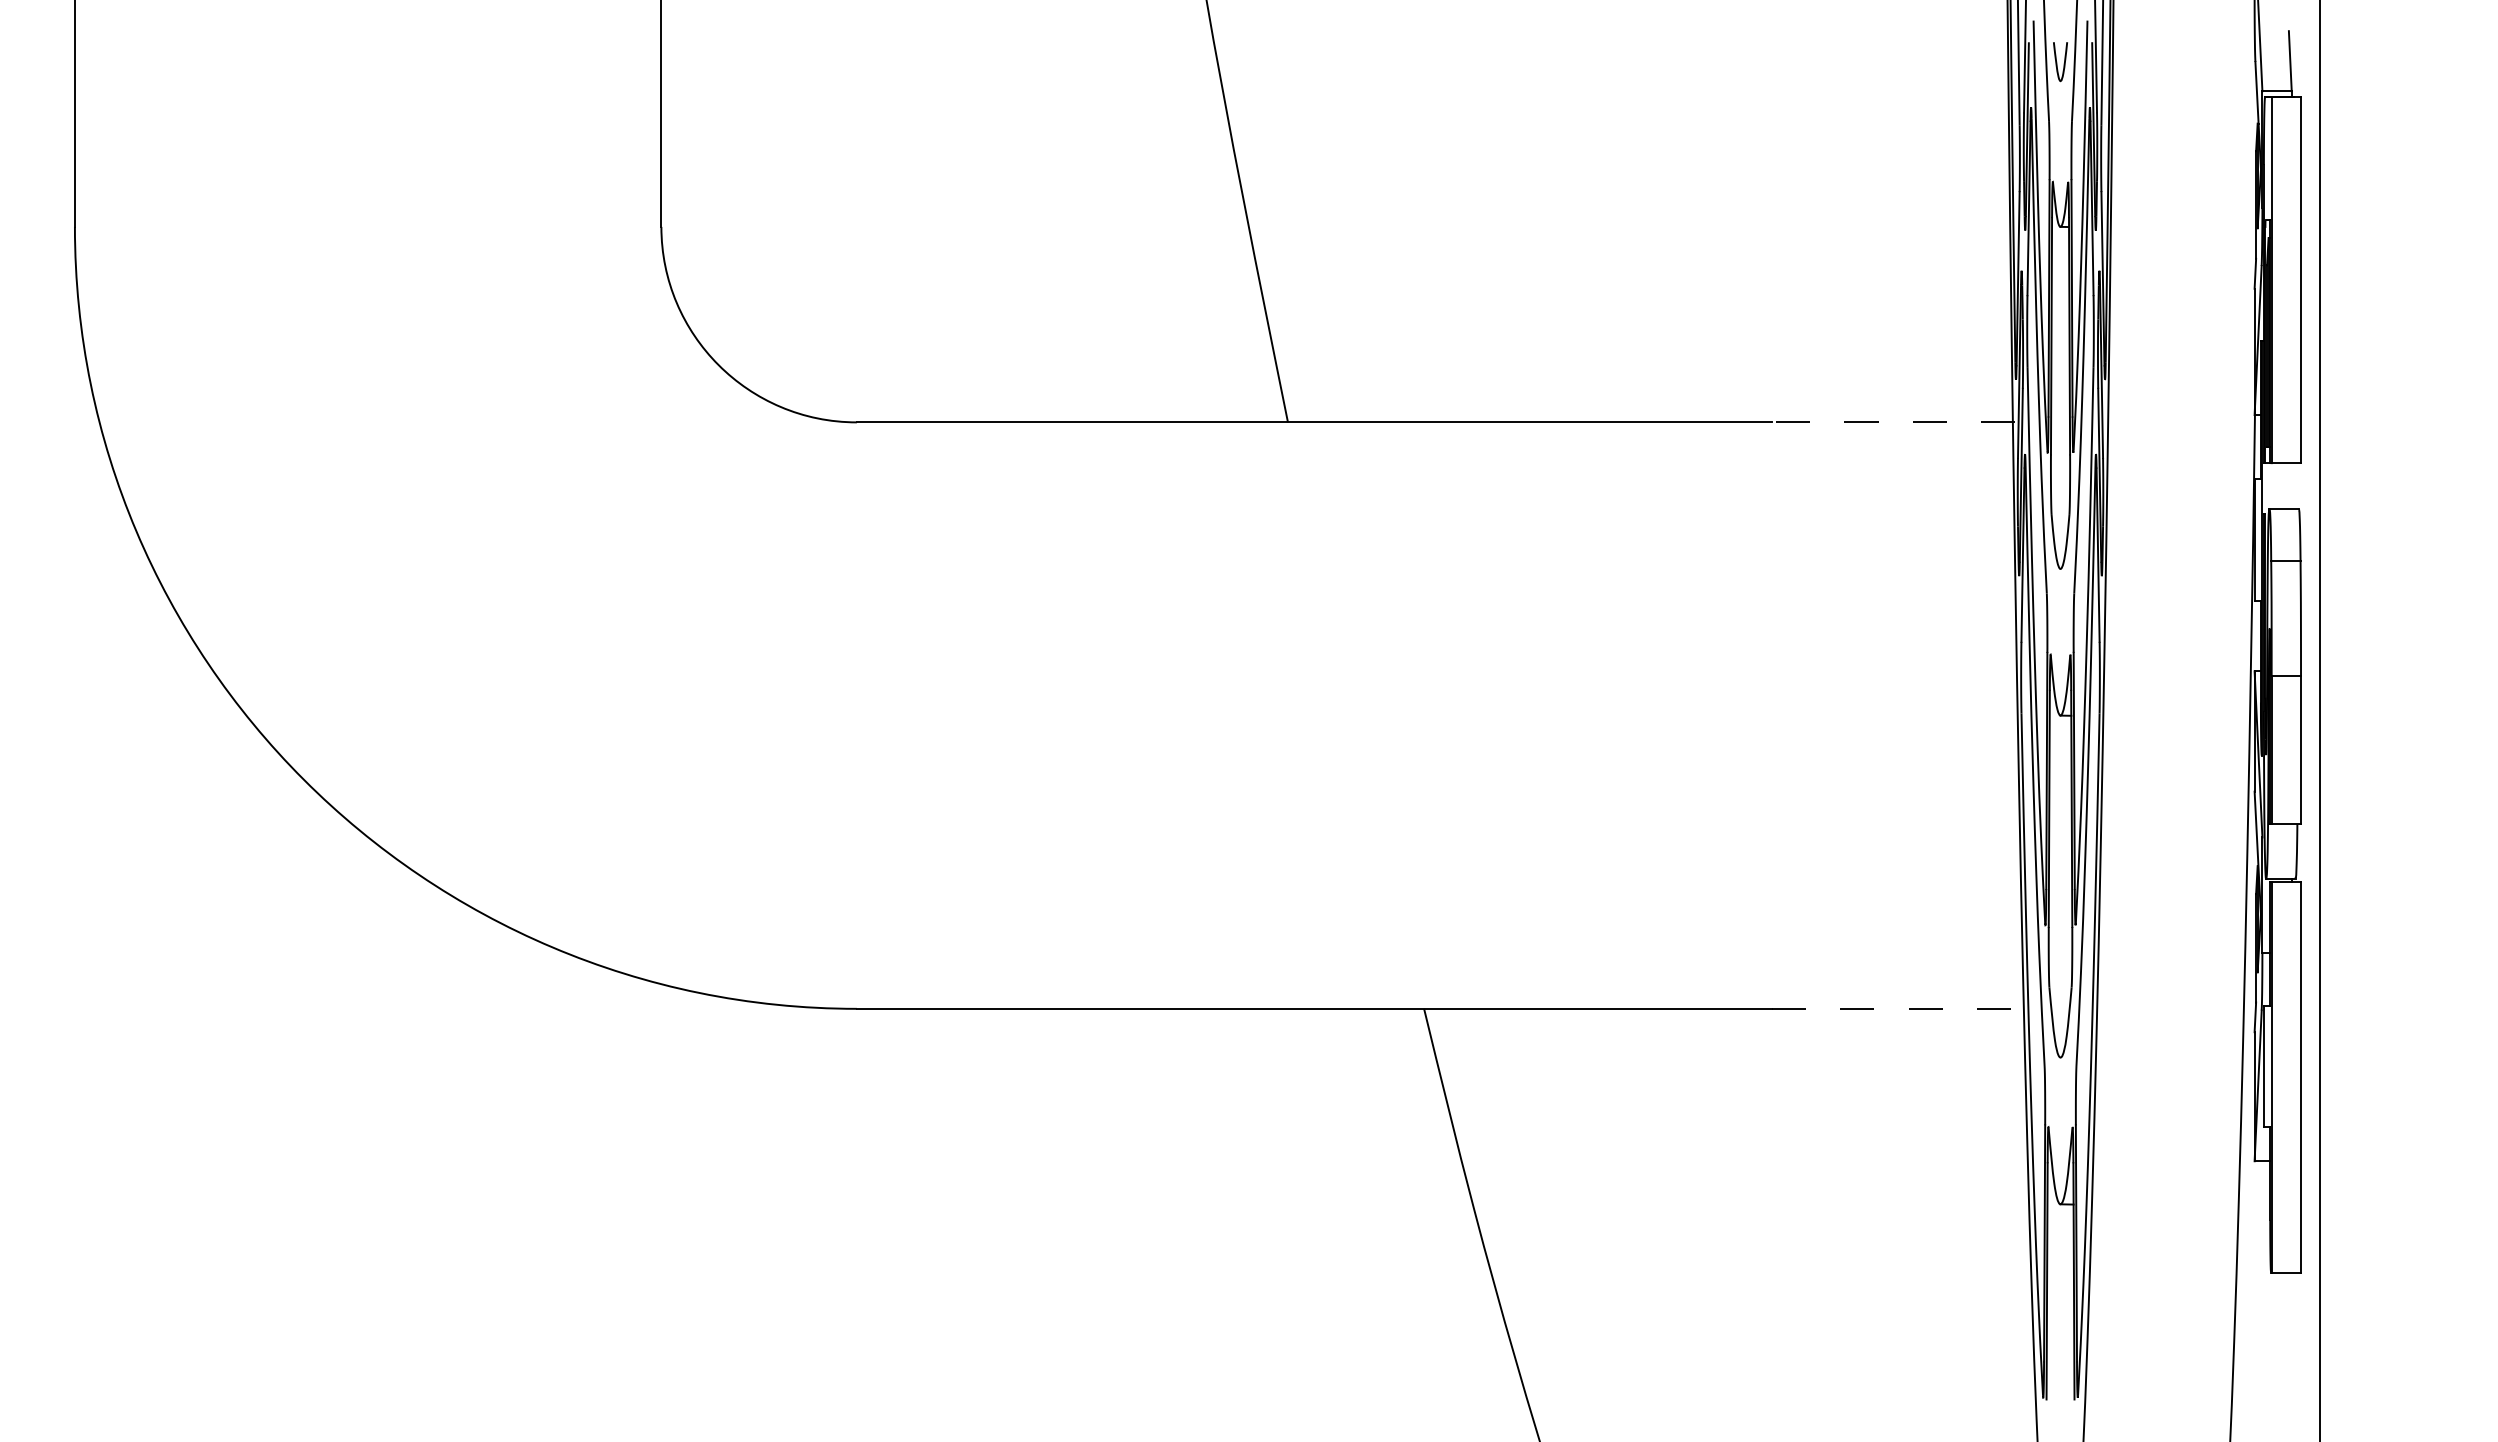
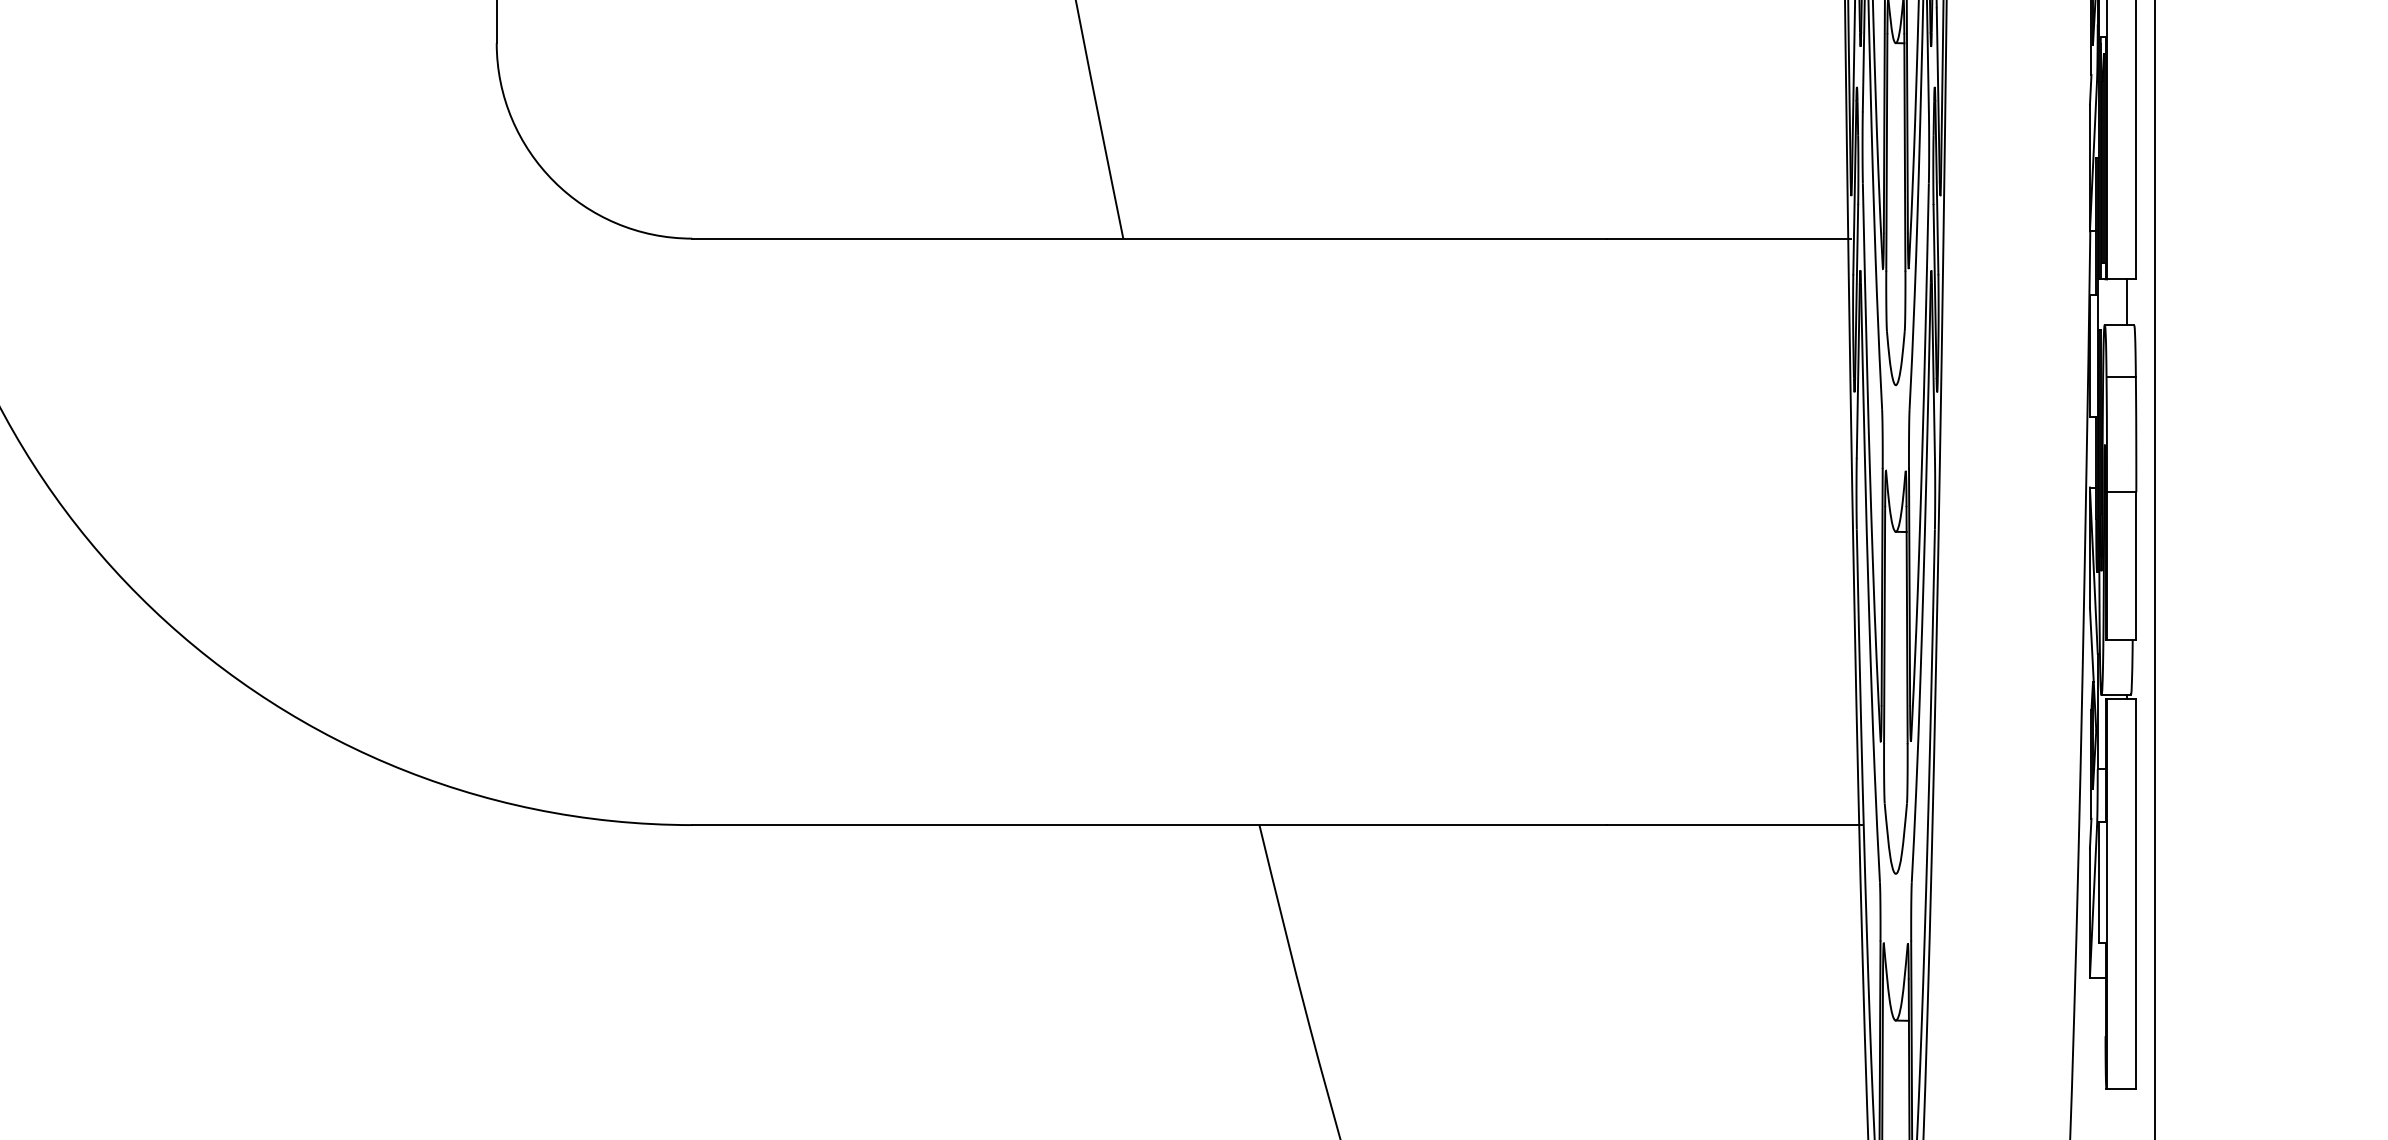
line: (1893, 422) -> (1728, 238), dashed -> solid
line: (2291, 485) -> (2126, 301), added
line: (1899, 1008) -> (1734, 824), dashed -> solid

